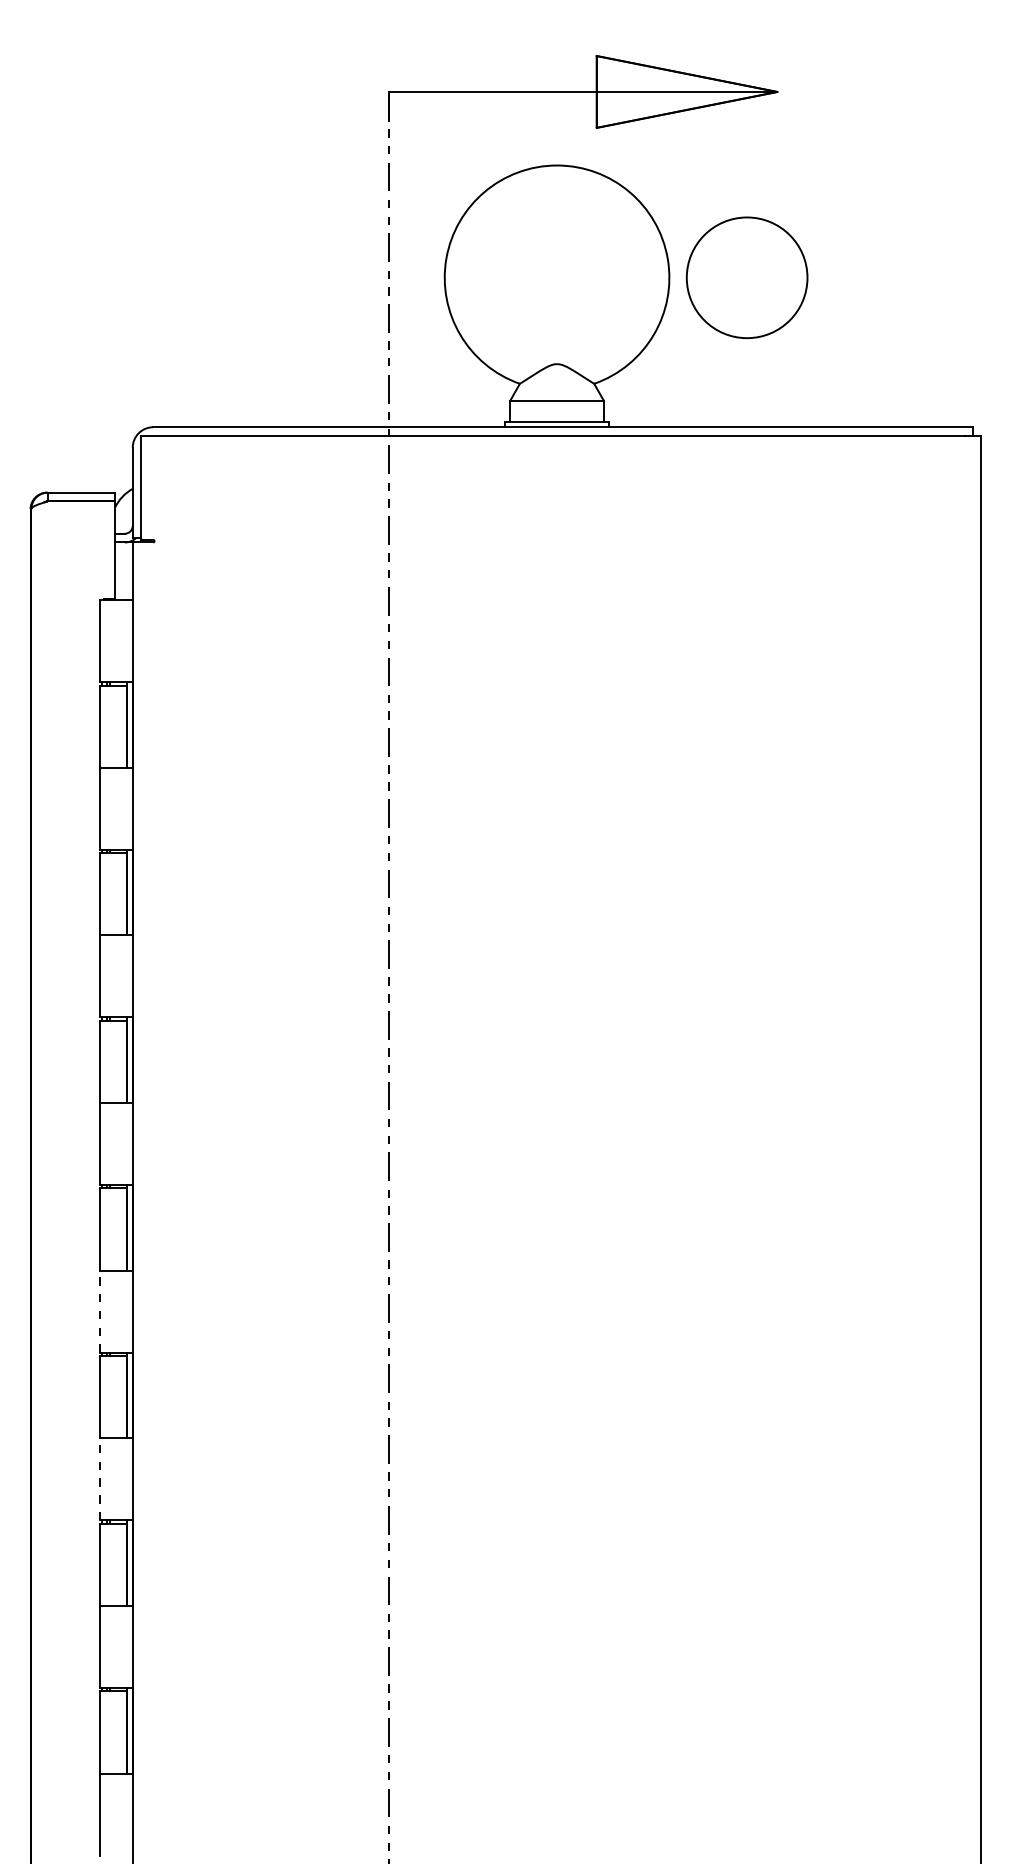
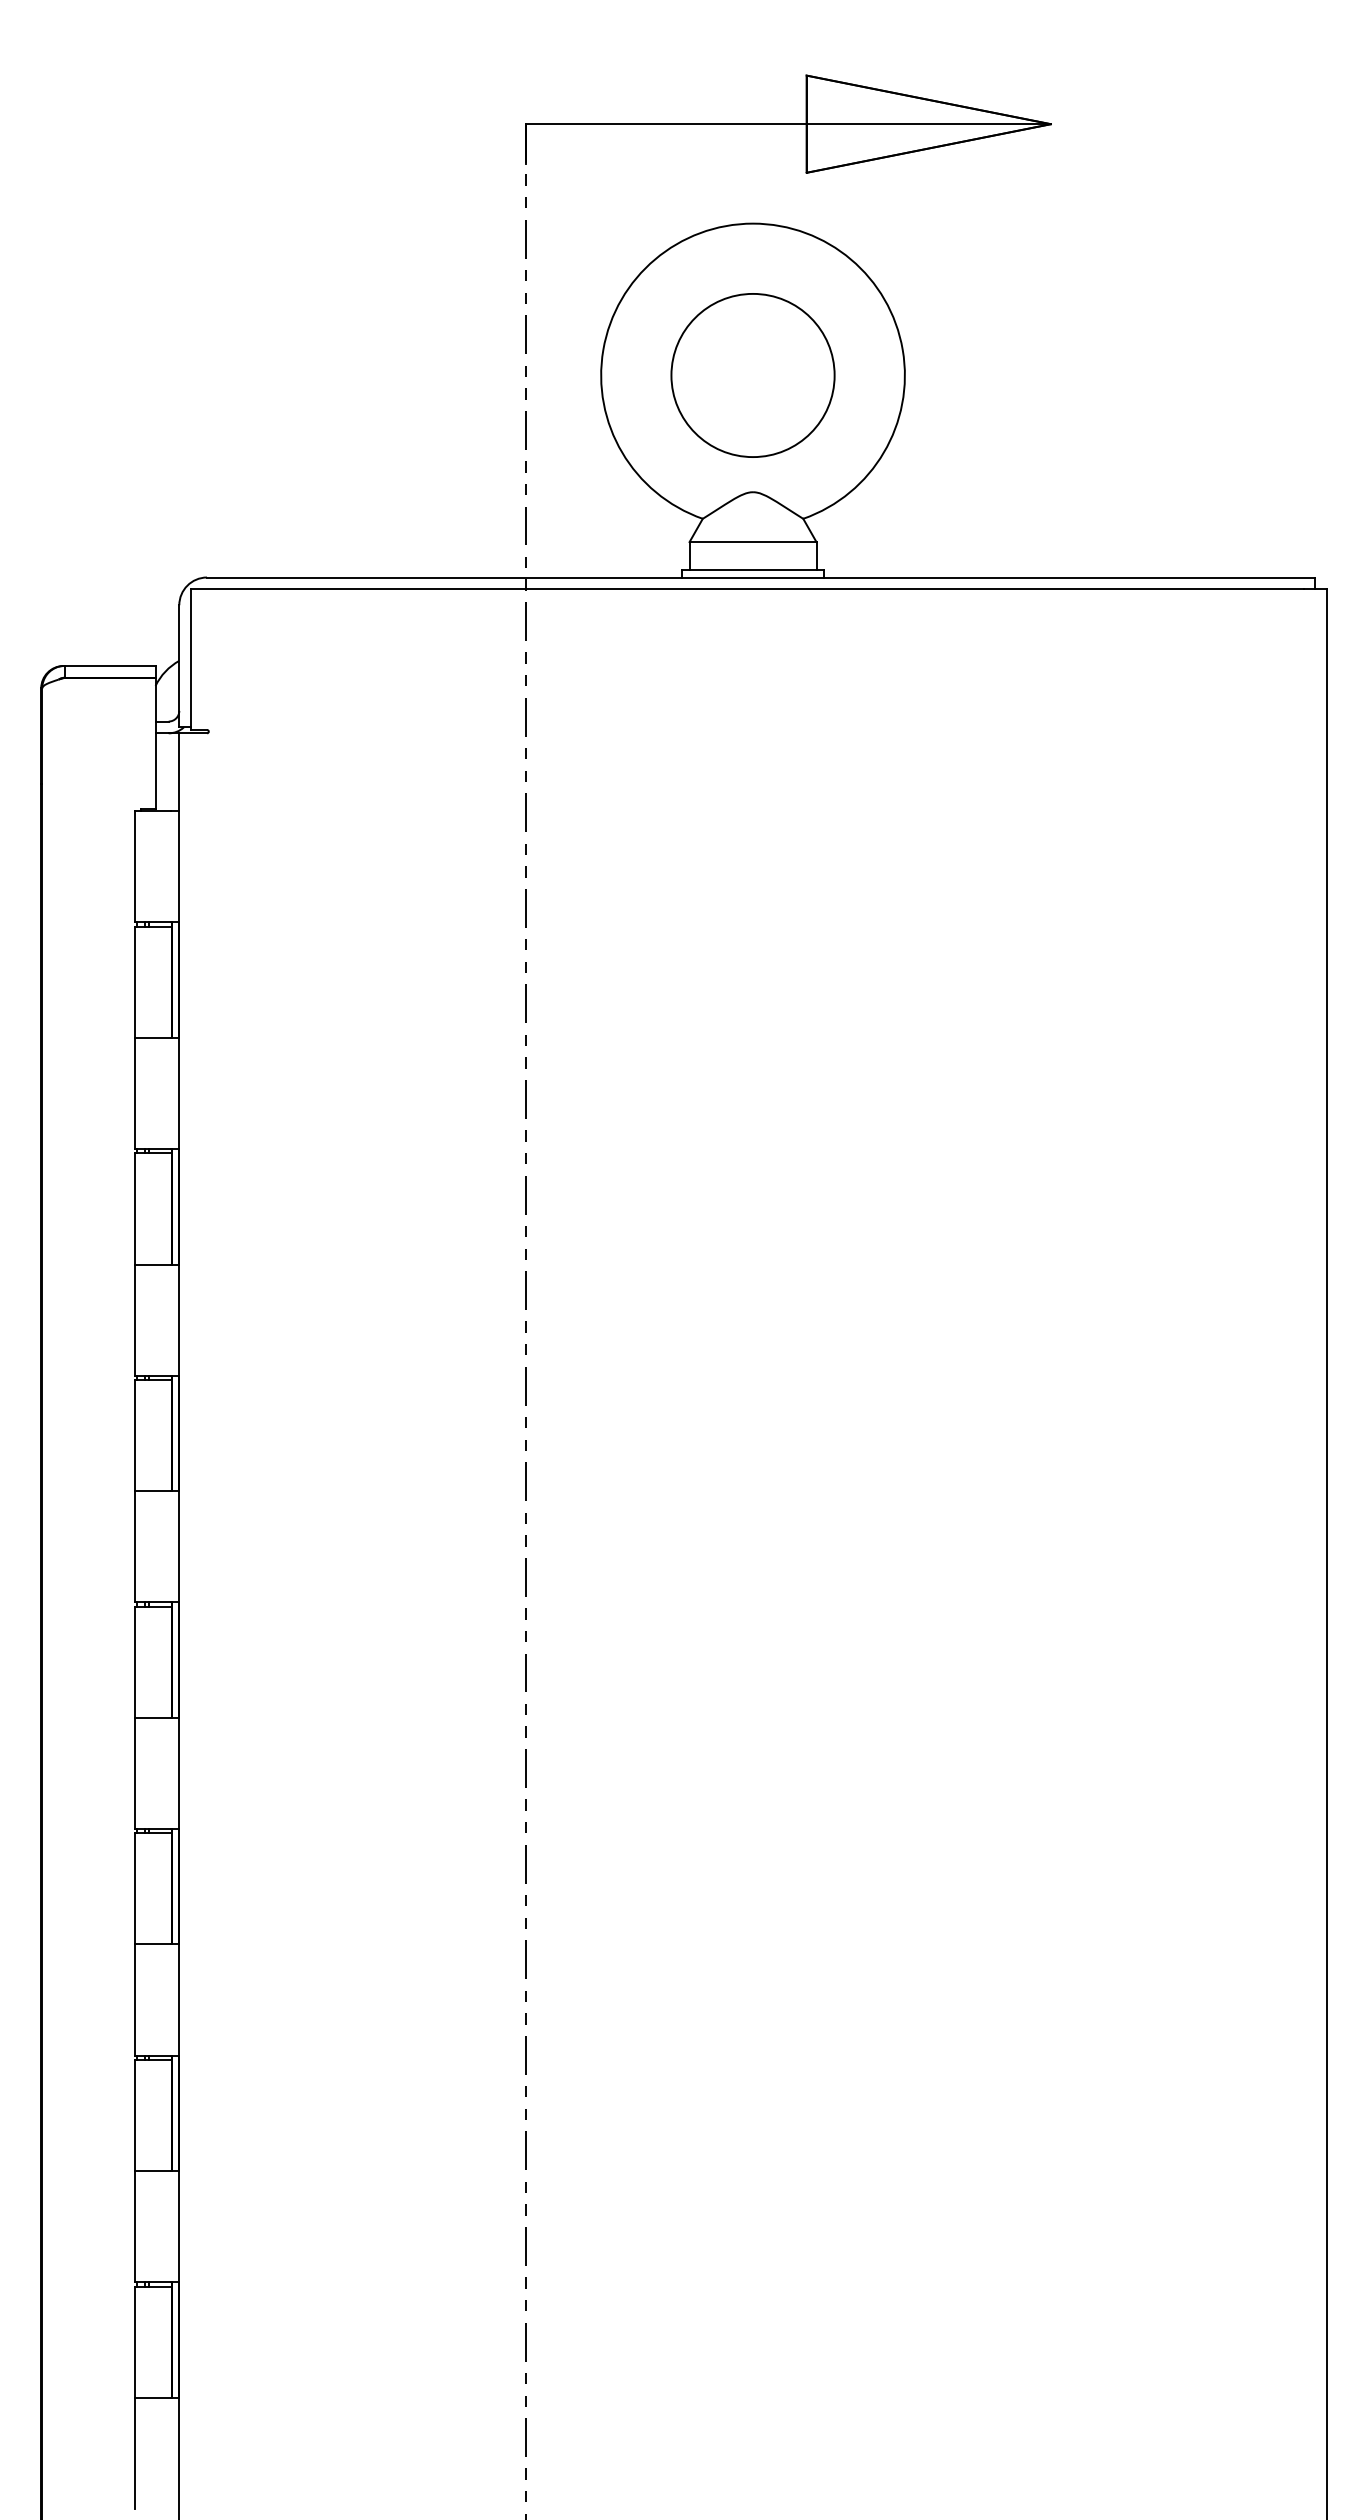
circle: (746, 277) -> (752, 375), moved
line: (100, 1311) -> (135, 1773), dashed -> solid
line: (100, 1479) -> (135, 2000), dashed -> solid

